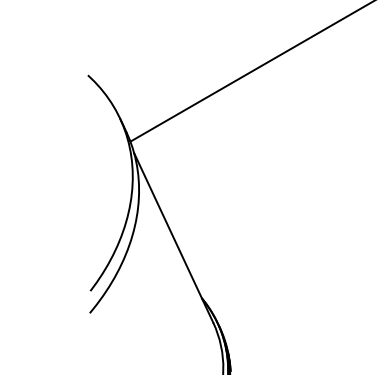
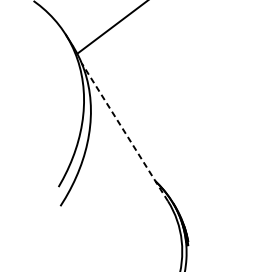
line: (173, 237) -> (124, 131), solid -> dashed

